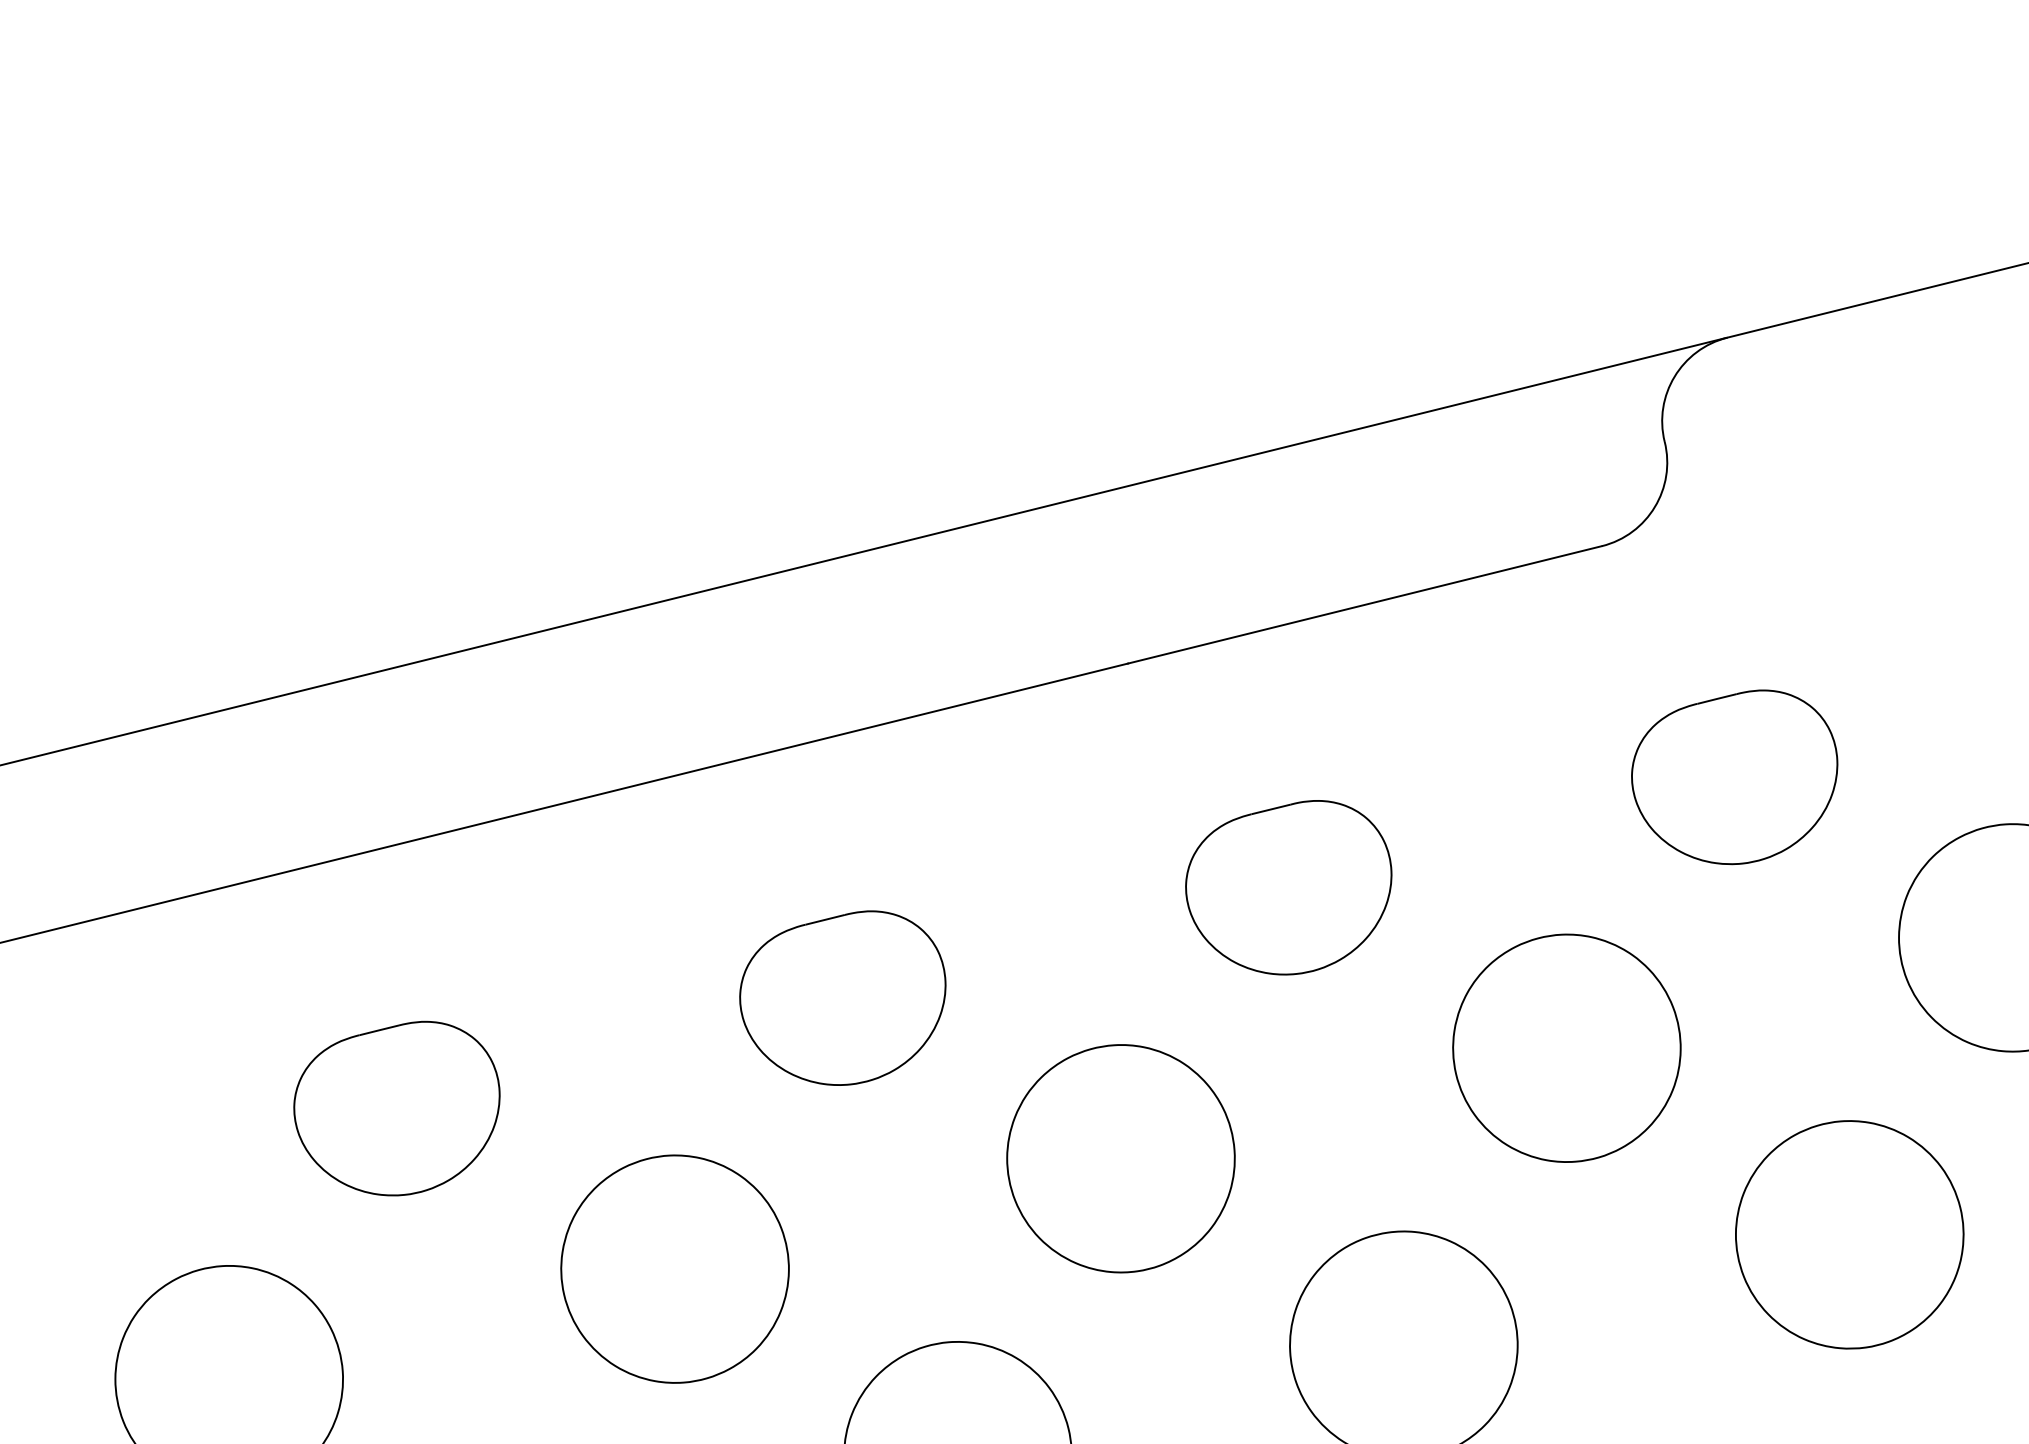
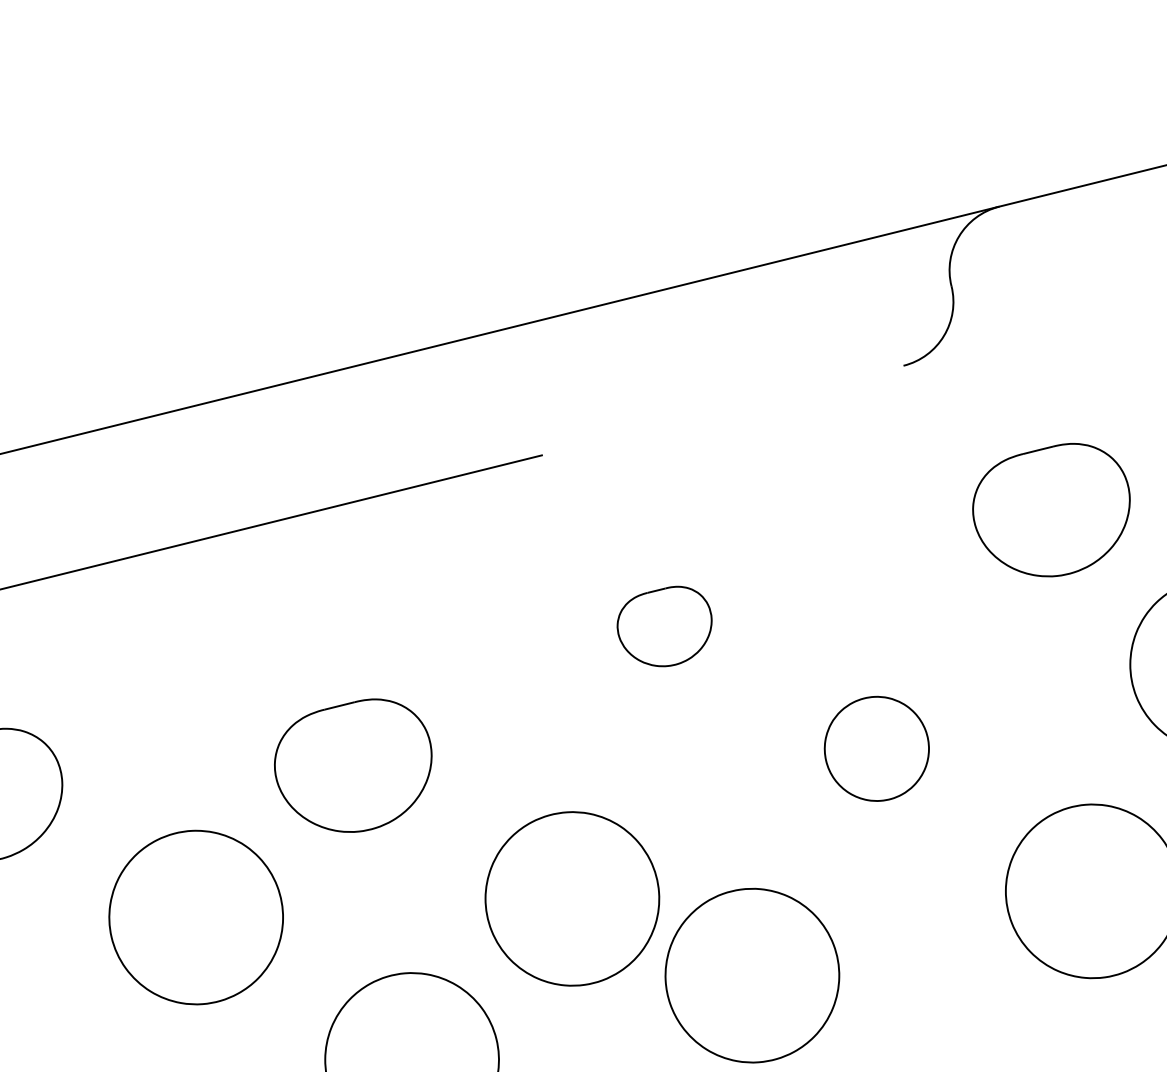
line: (1364, 604) -> (722, 410), removed
part: (1734, 777) -> (1051, 510), moved
part: (1288, 887) -> (664, 626), size x0.6
part: (842, 997) -> (352, 765), moved
part: (1566, 1047) -> (876, 748), size x0.6
part: (1120, 1158) -> (572, 898), moved

